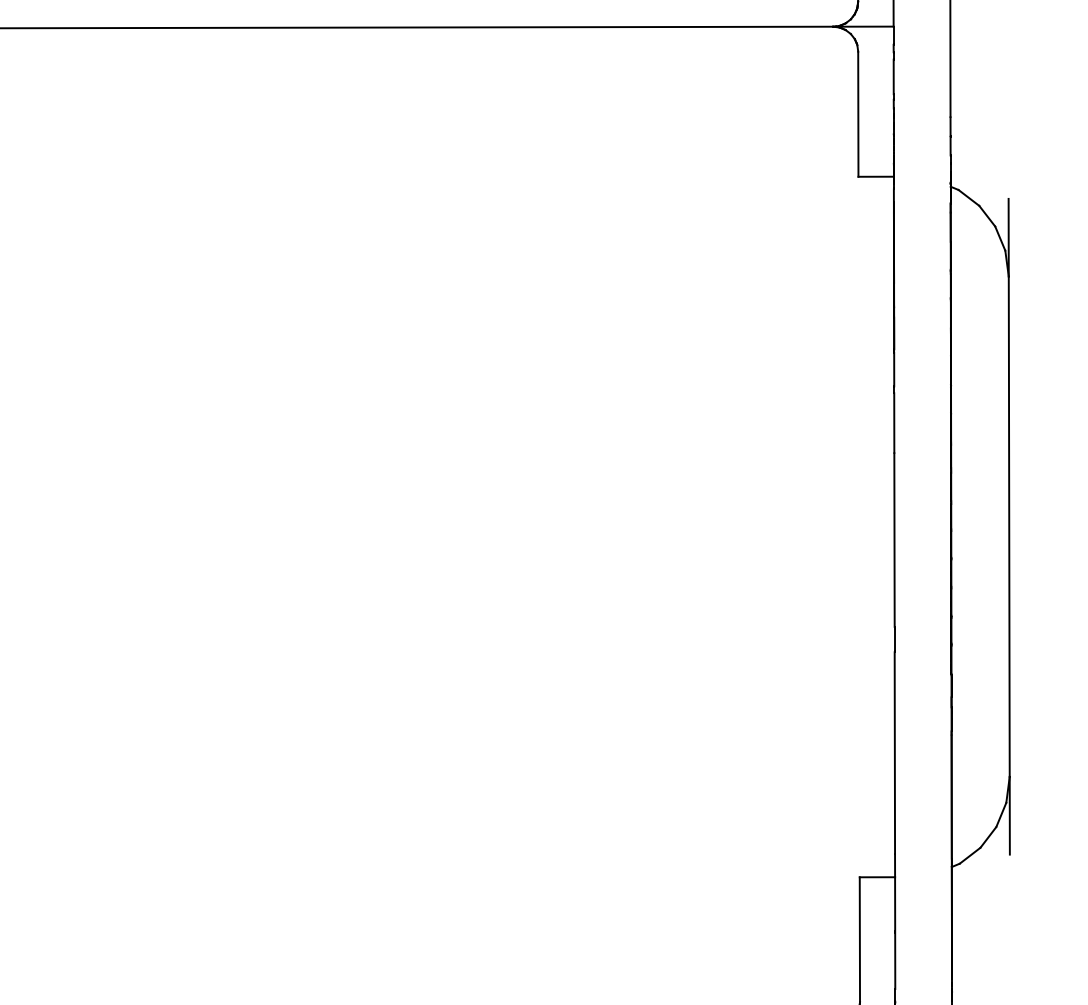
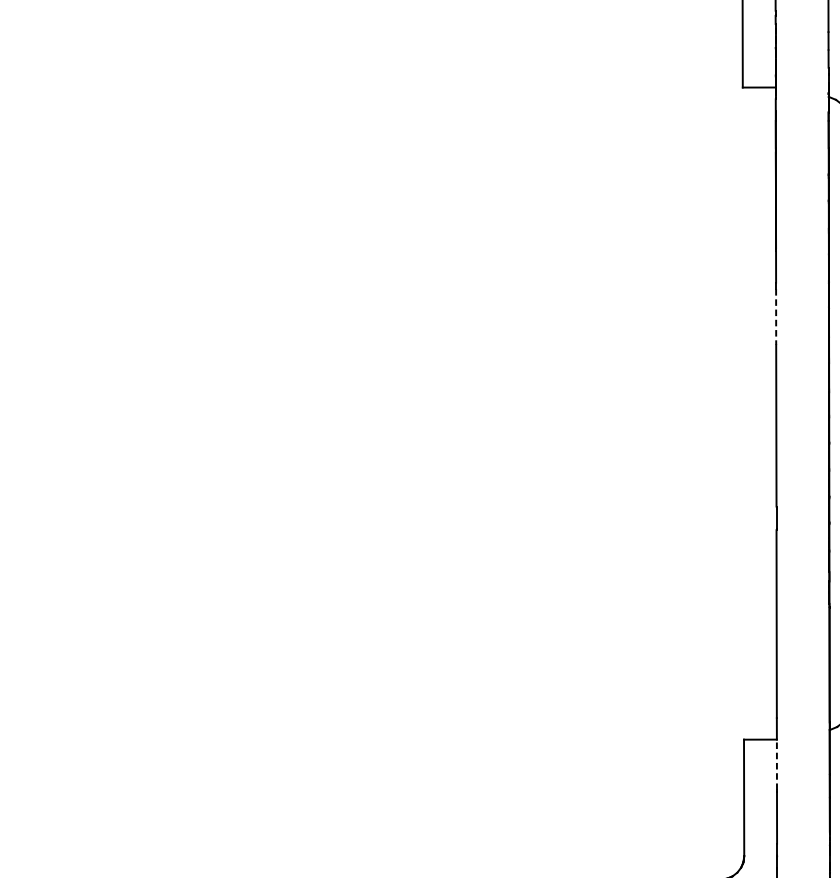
line: (894, 423) -> (776, 317), solid -> dashed
line: (895, 903) -> (777, 764), solid -> dashed

